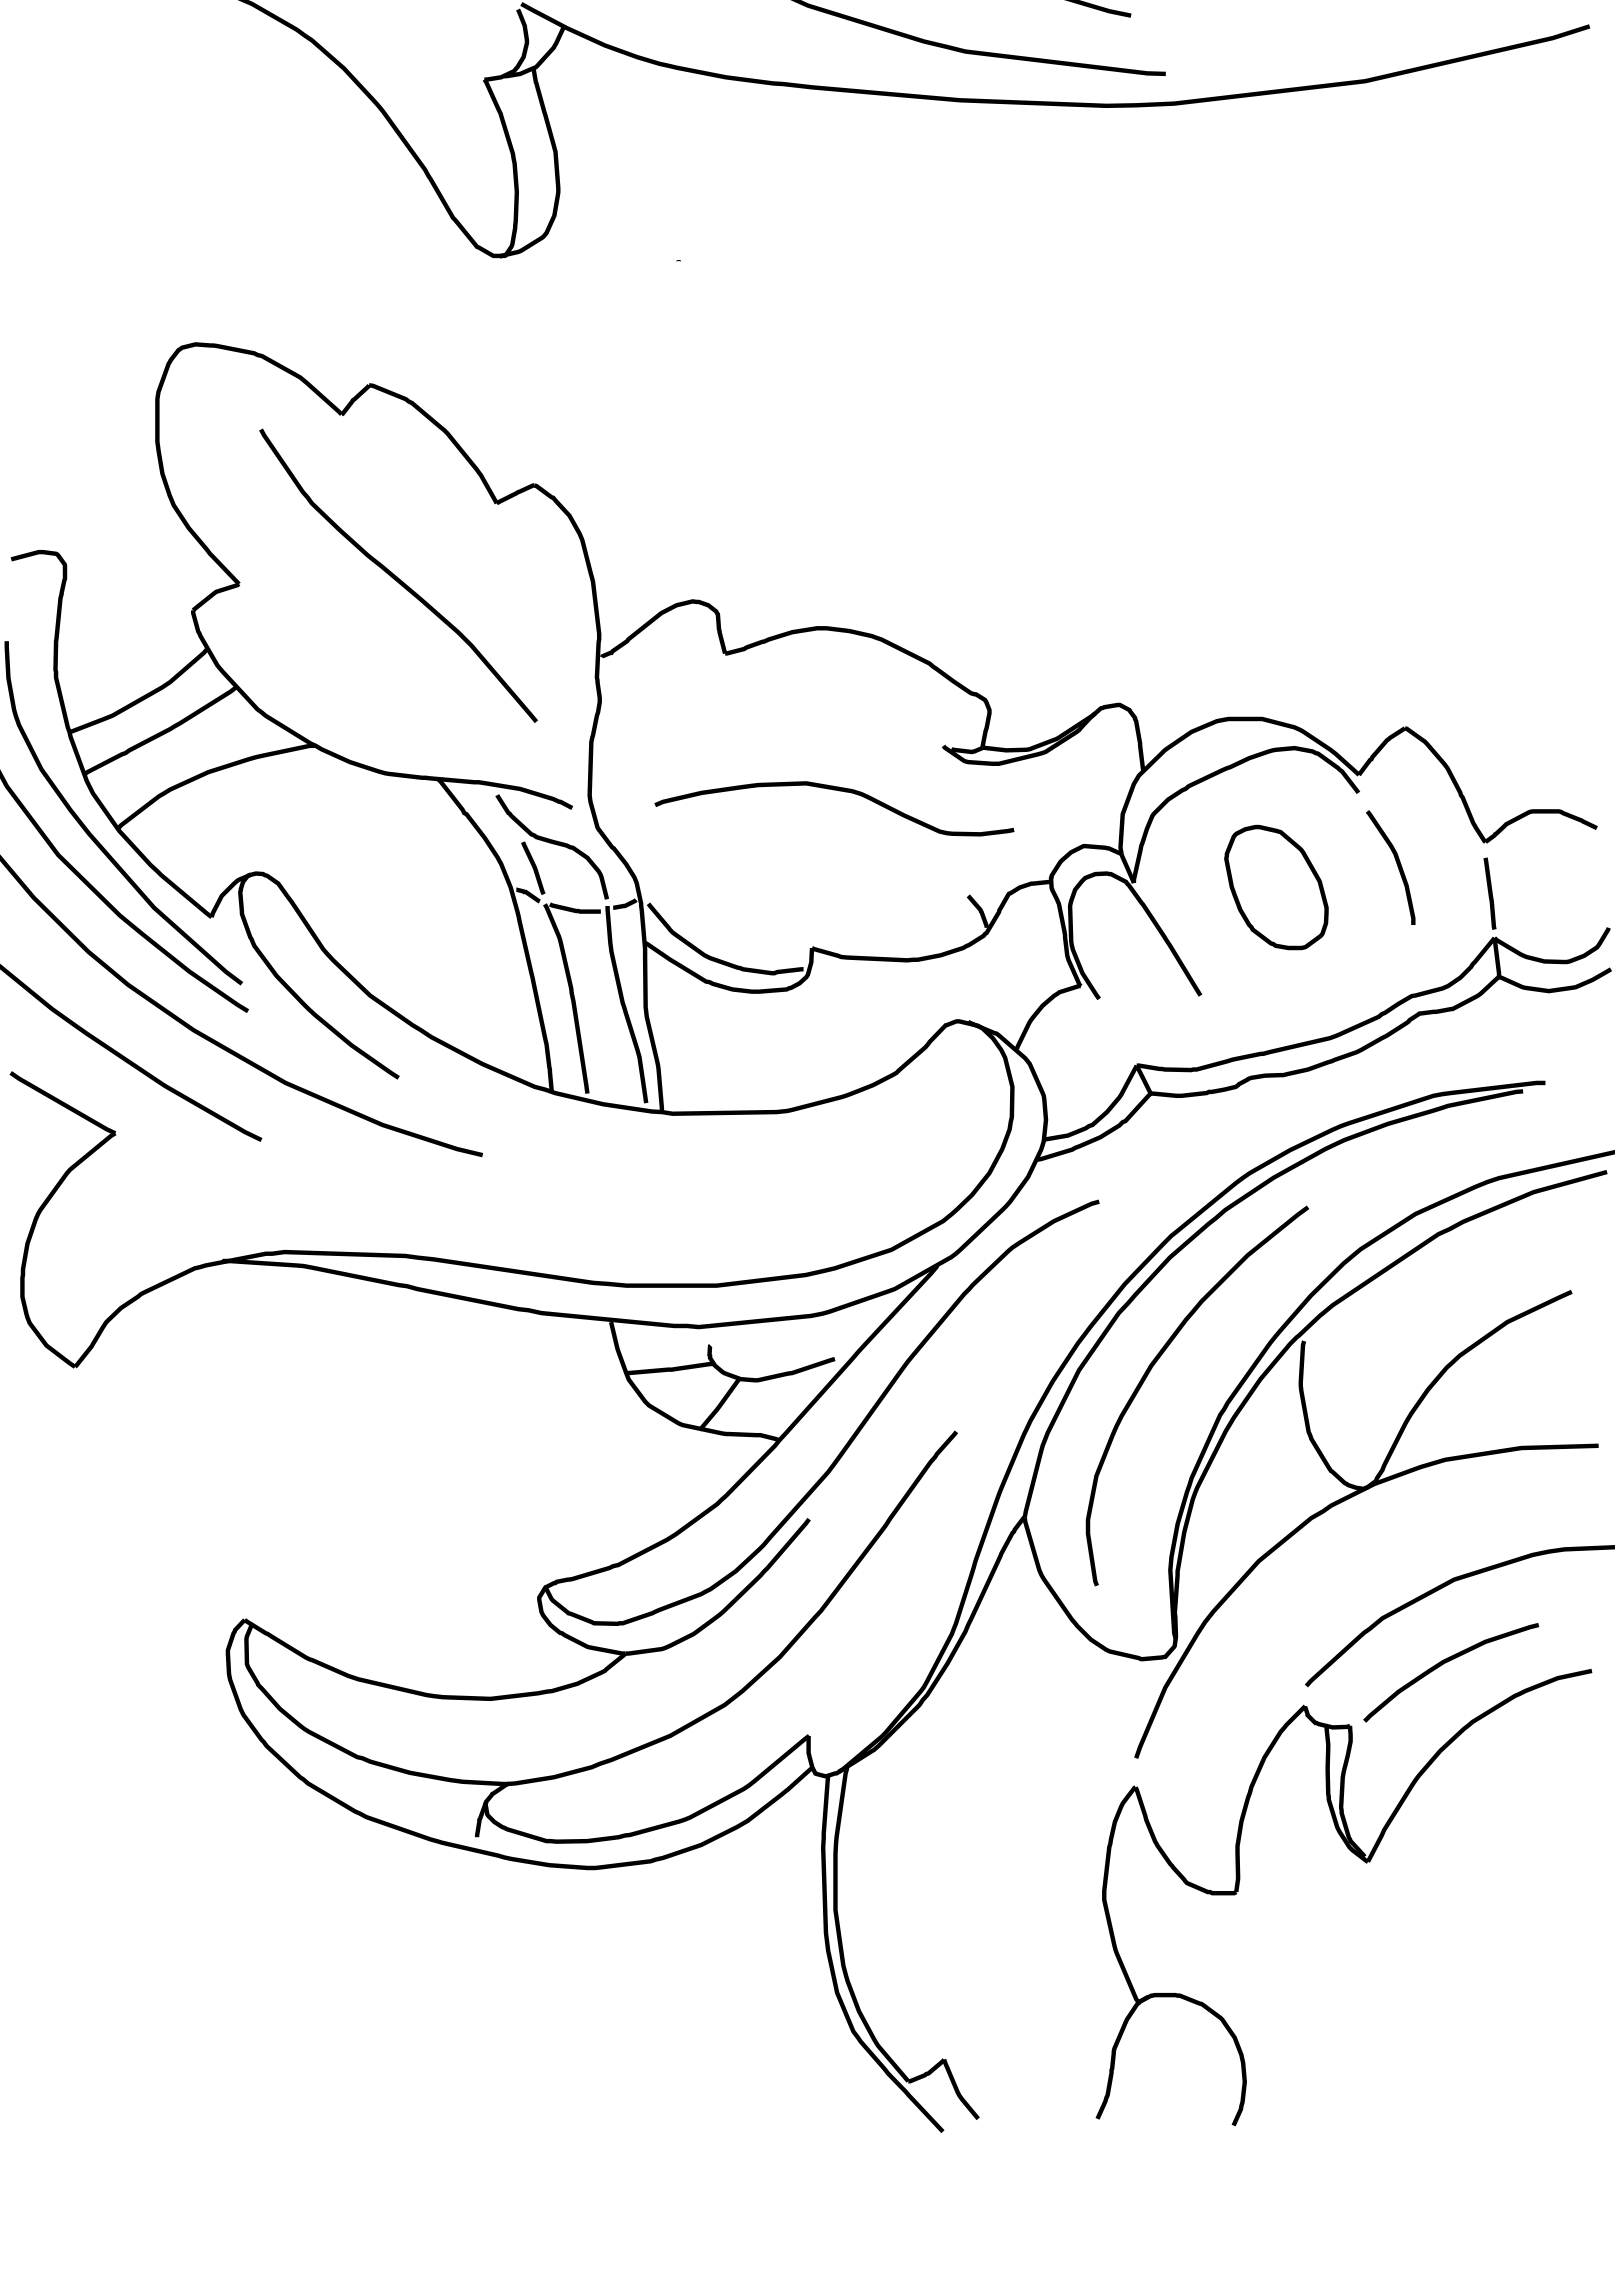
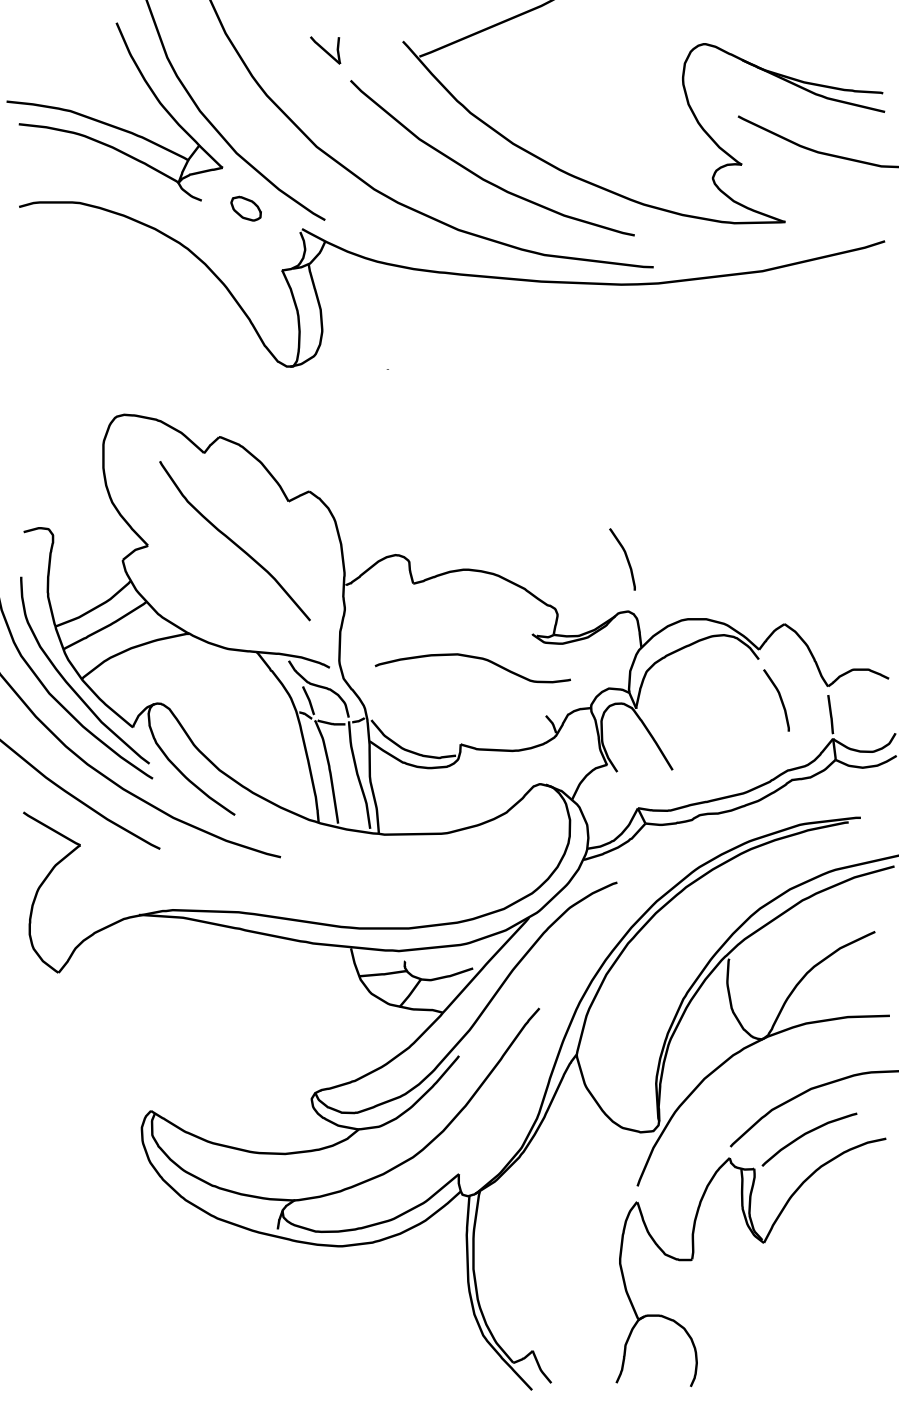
curve: (1114, 605) -> (625, 557), added
part: (1275, 888) -> (713, 711), removed
curve: (1154, 1366) -> (647, 972), removed

